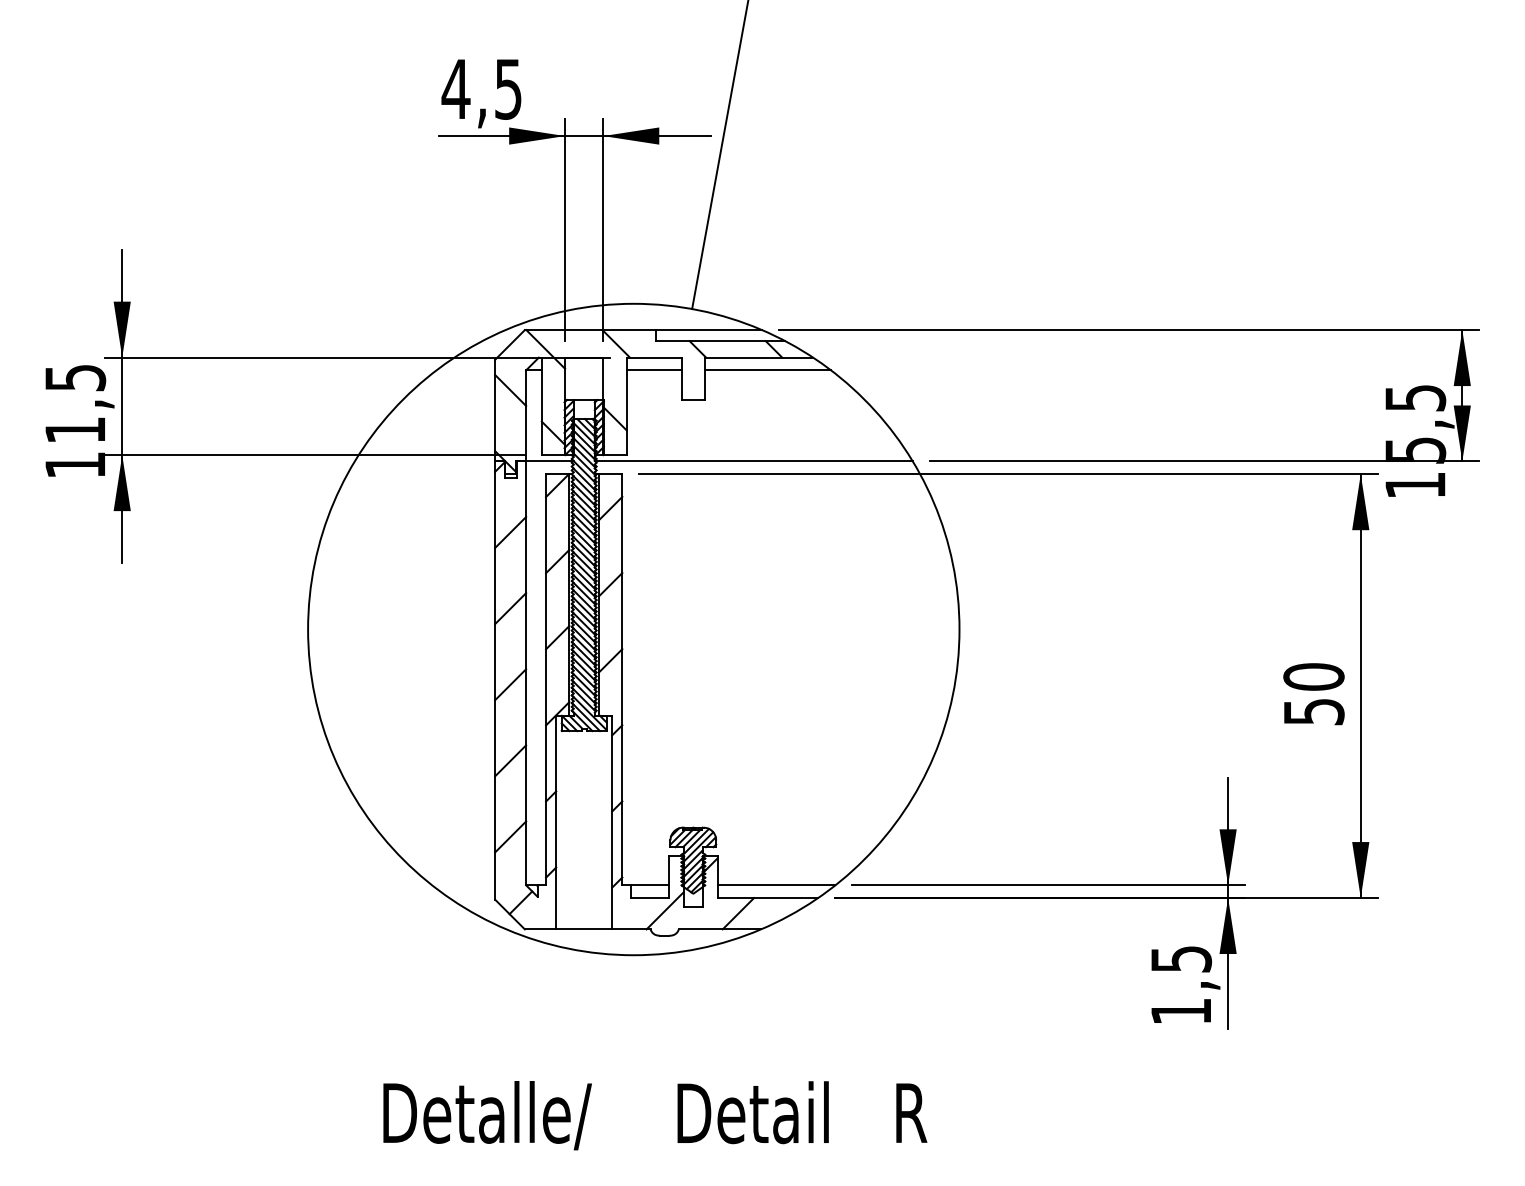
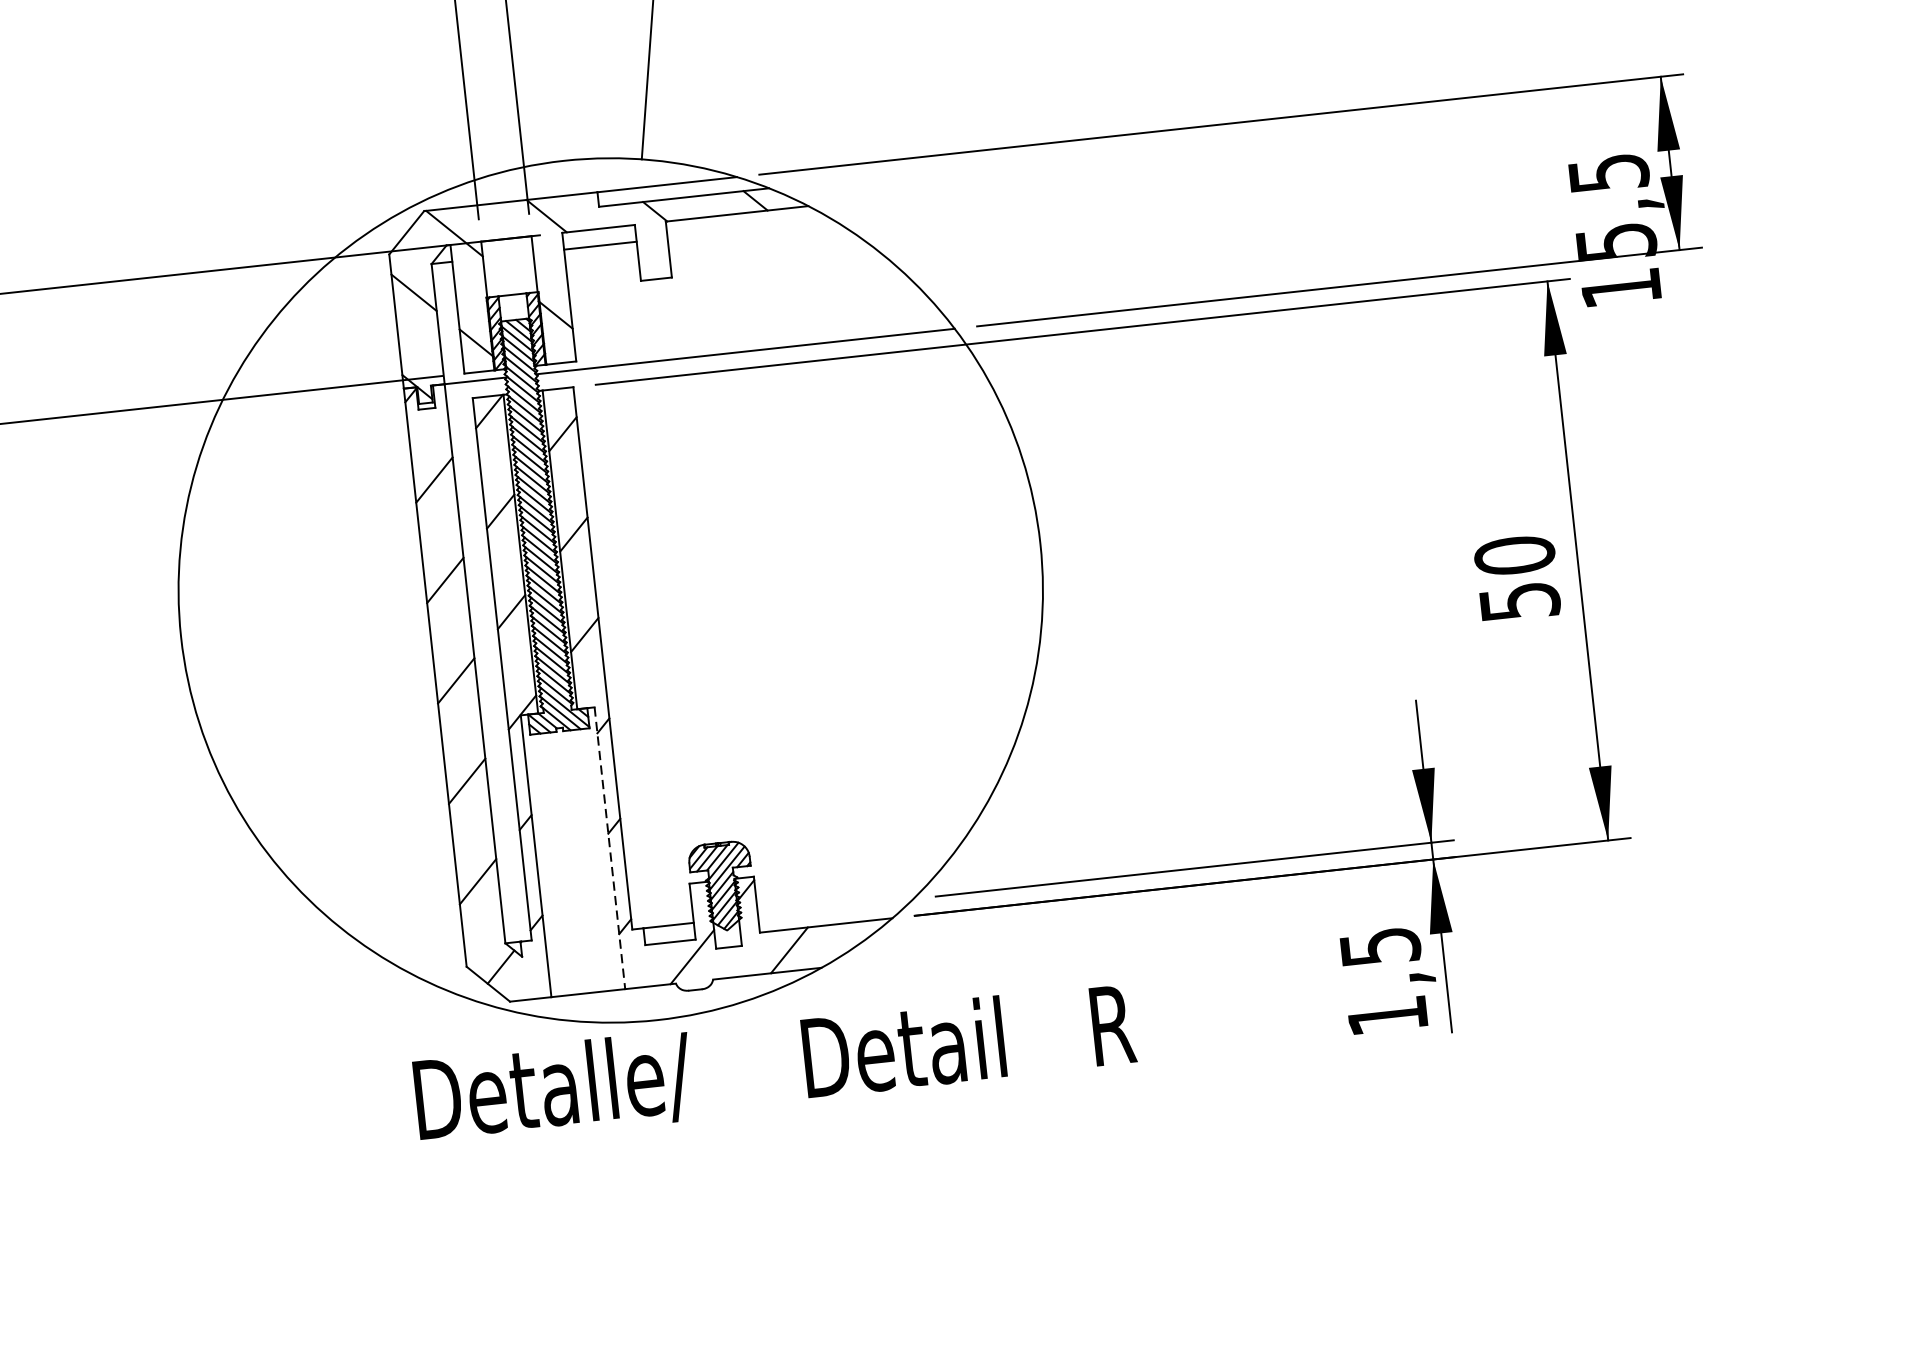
line: (768, 370) -> (751, 229), removed
line: (612, 822) -> (610, 848), solid -> dashed
line: (776, 885) -> (835, 907), removed
text: (655, 1115) -> (775, 1065), moved

